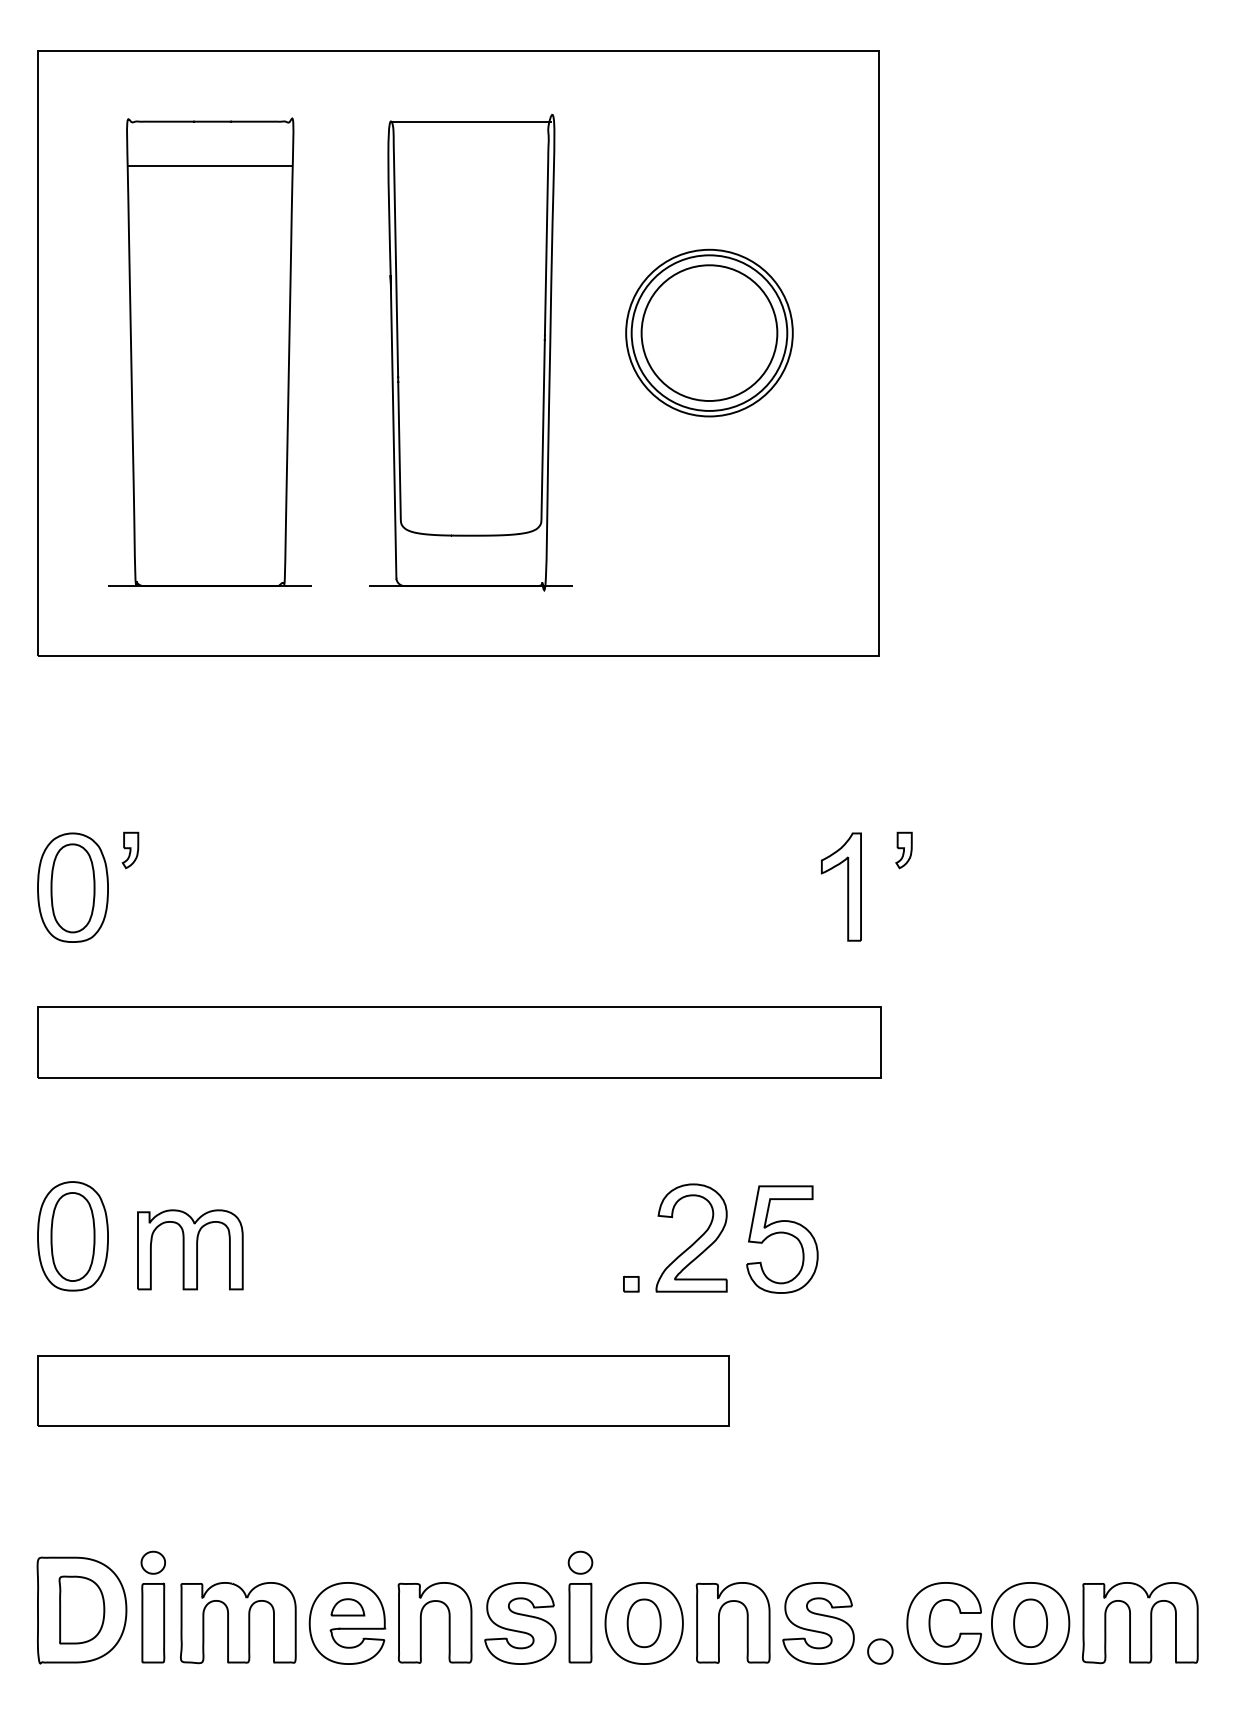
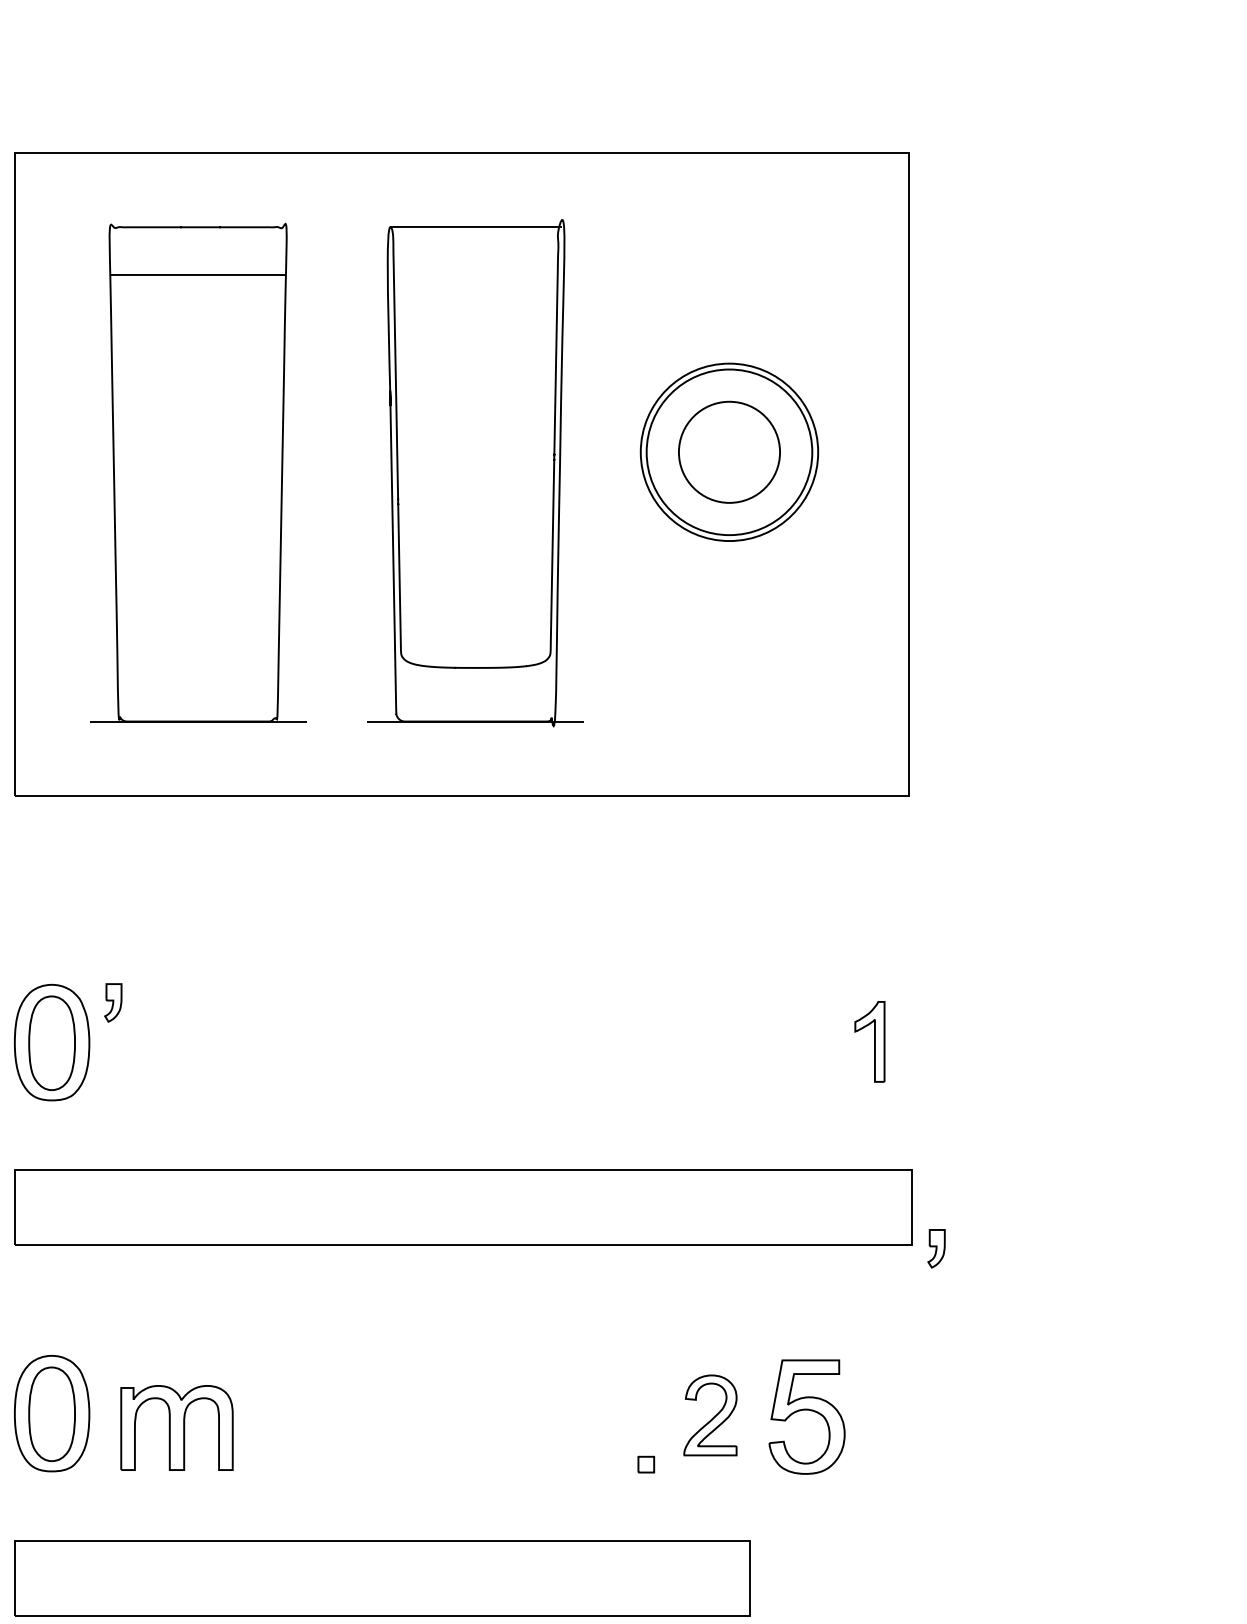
circle: (709, 333) -> (729, 452), size x0.7
part: (903, 850) -> (935, 1248), moved
part: (841, 886) -> (869, 1041), size x0.7
part: (691, 1237) -> (710, 1414), size x0.7

